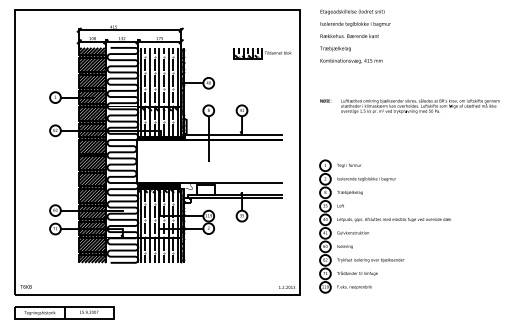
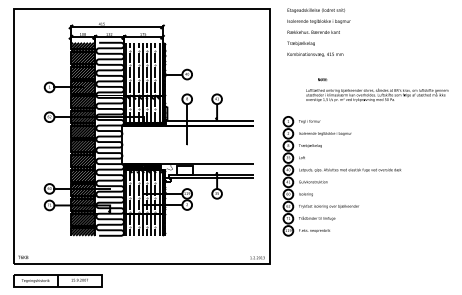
part: (262, 53) -> (235, 47), removed
text: (325, 100) -> (322, 79), moved
part: (384, 226) -> (341, 176), moved

